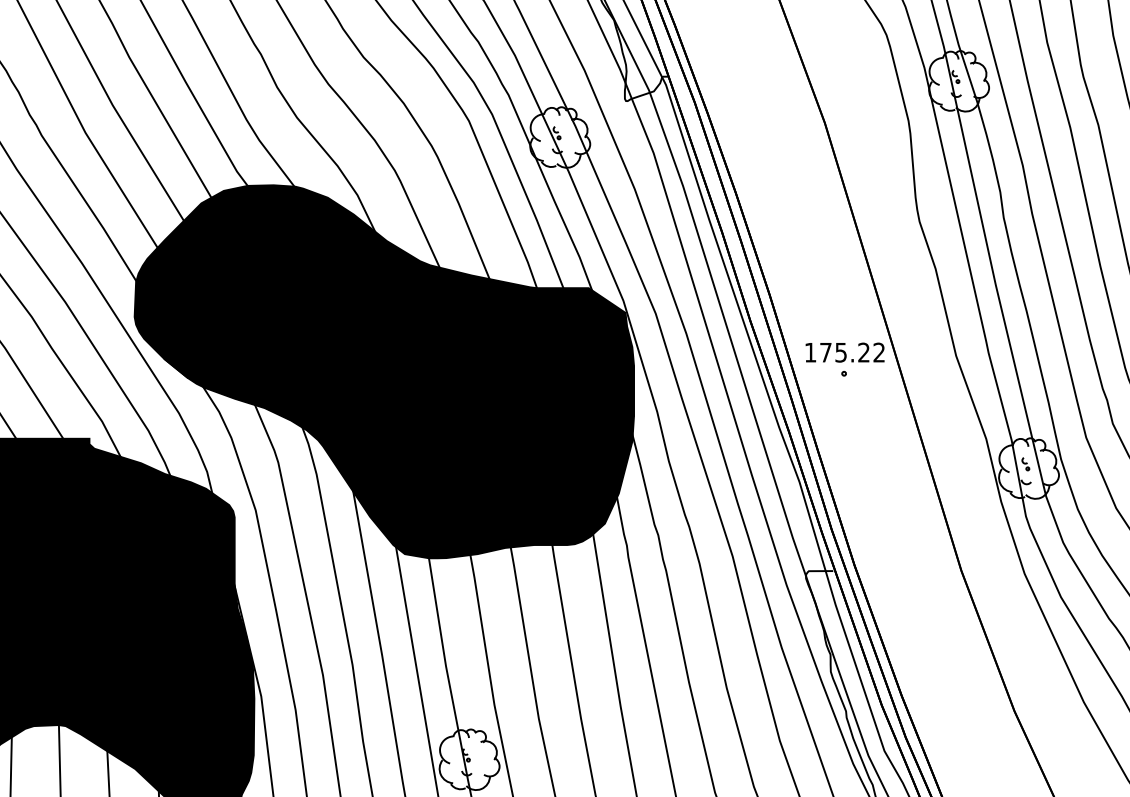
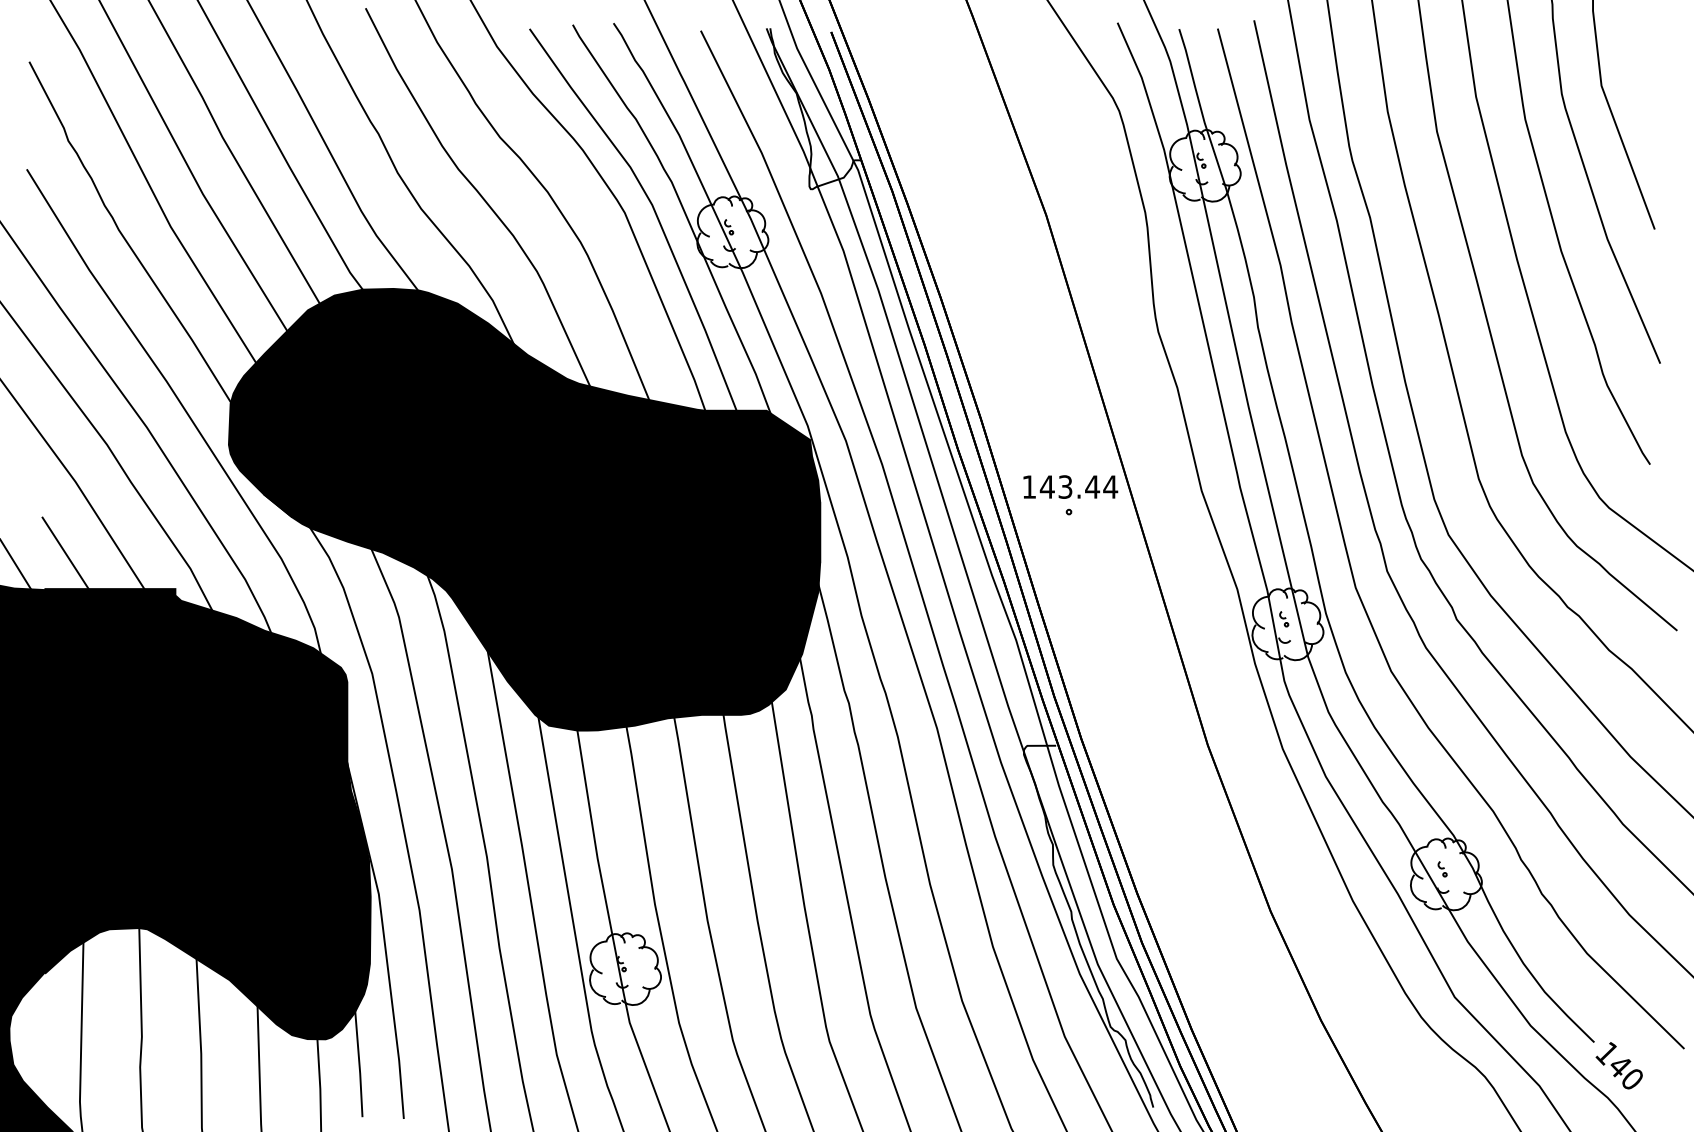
text: (852, 352) -> (1078, 486), 175.22 -> 143.44

